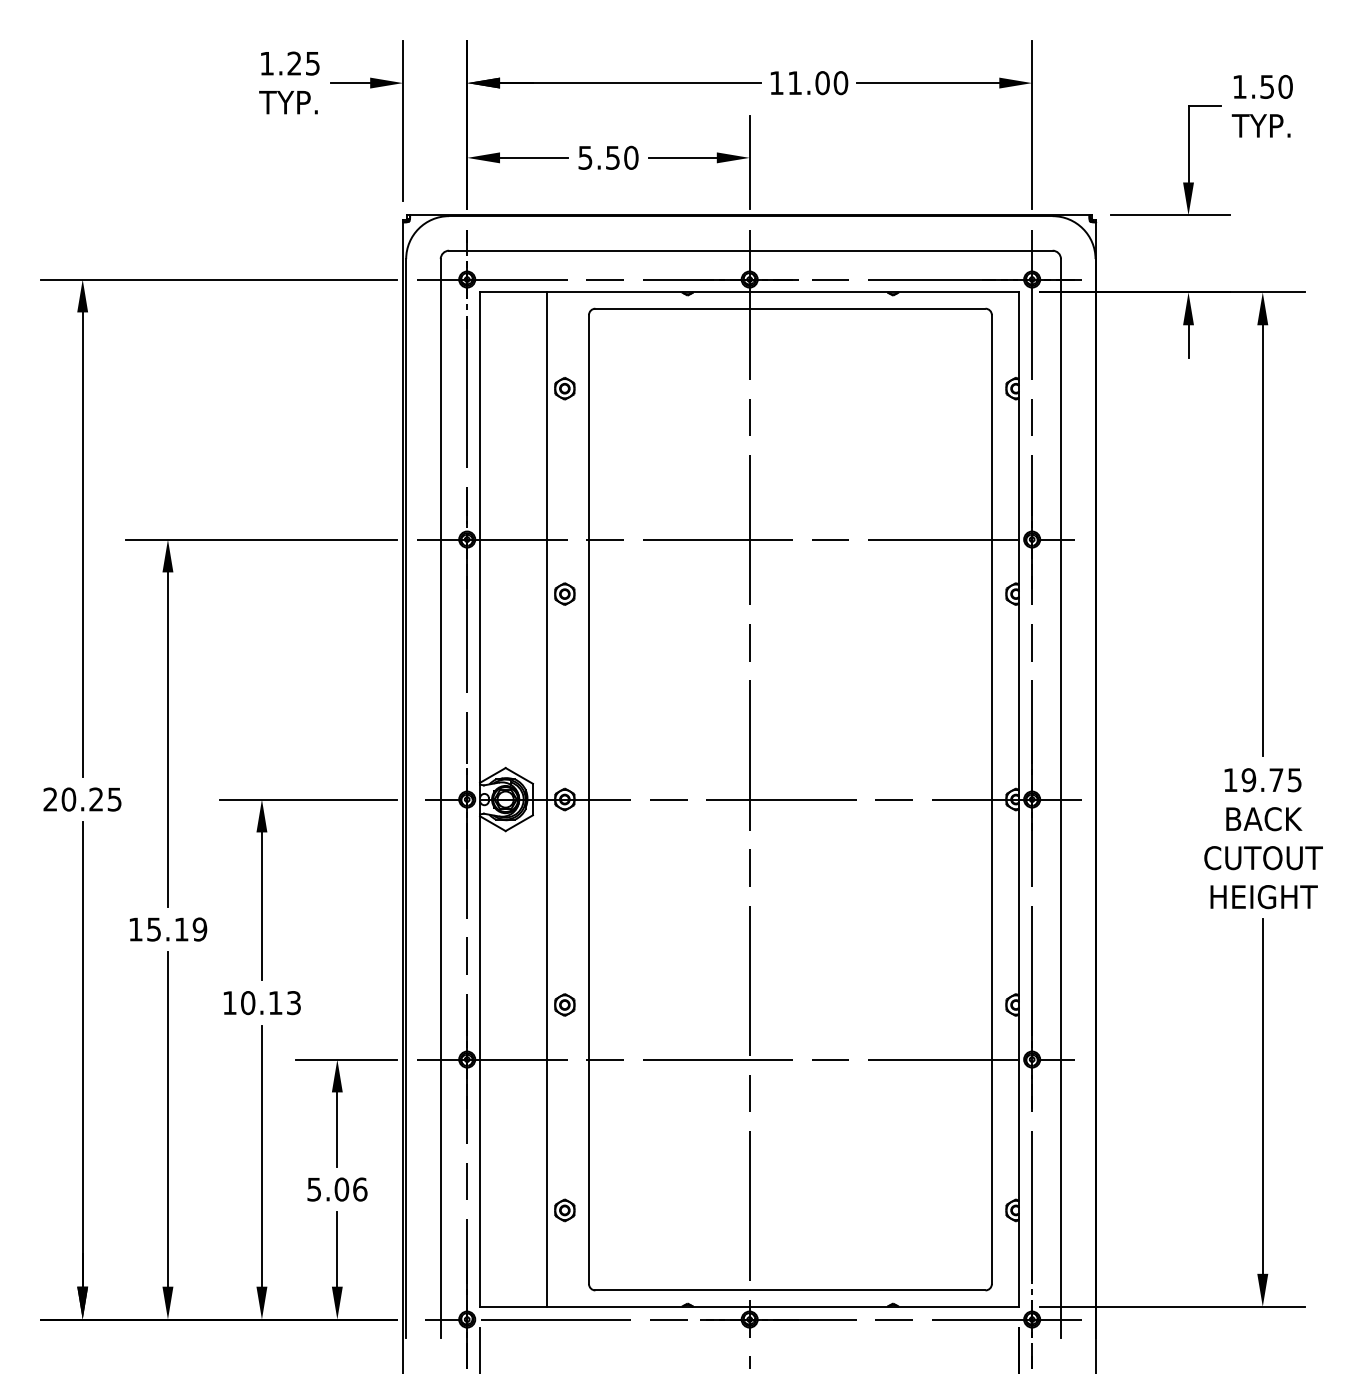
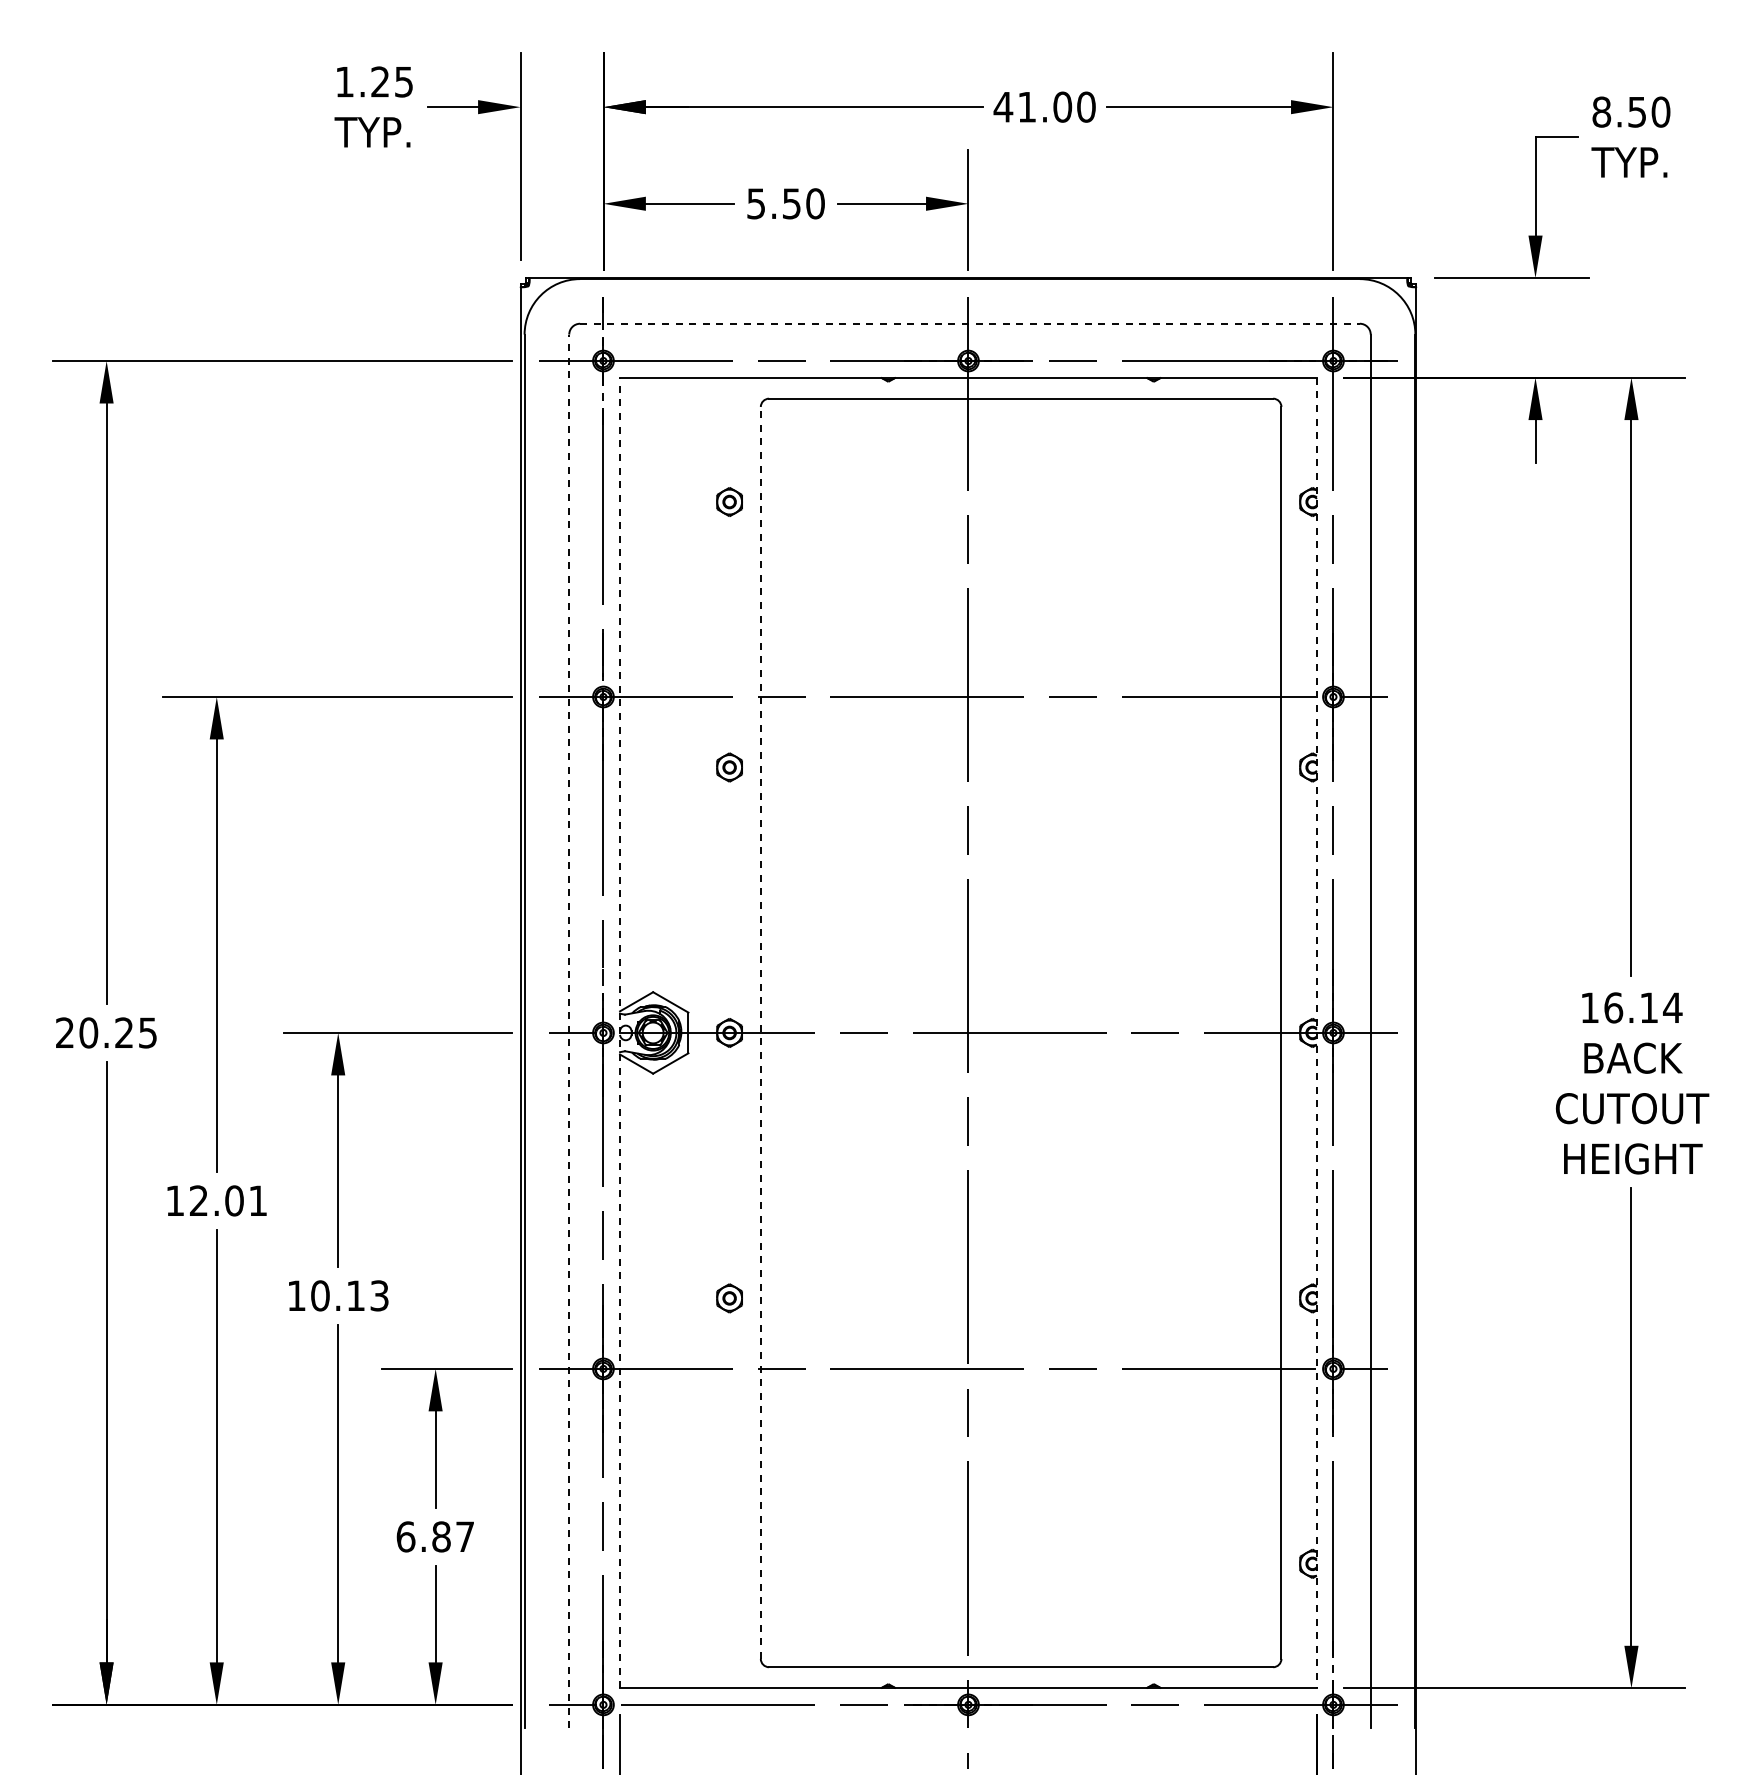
text: (776, 83) -> (1003, 107), 11.00 -> 41.00
text: (1239, 86) -> (1601, 111), 1.50 -> 8.50
line: (751, 250) -> (970, 323), solid -> dashed
text: (1272, 779) -> (1643, 1007), 19.75 -> 16.14
line: (440, 798) -> (569, 1031), solid -> dashed
line: (480, 799) -> (620, 1032), solid -> dashed
line: (546, 799) -> (706, 1032), removed
line: (588, 799) -> (760, 1032), solid -> dashed
line: (1019, 799) -> (1316, 1033), solid -> dashed
text: (177, 929) -> (228, 1200), 15.19 -> 12.01
text: (337, 1189) -> (435, 1536), 5.06 -> 6.87
part: (564, 1210) -> (729, 1563), removed

